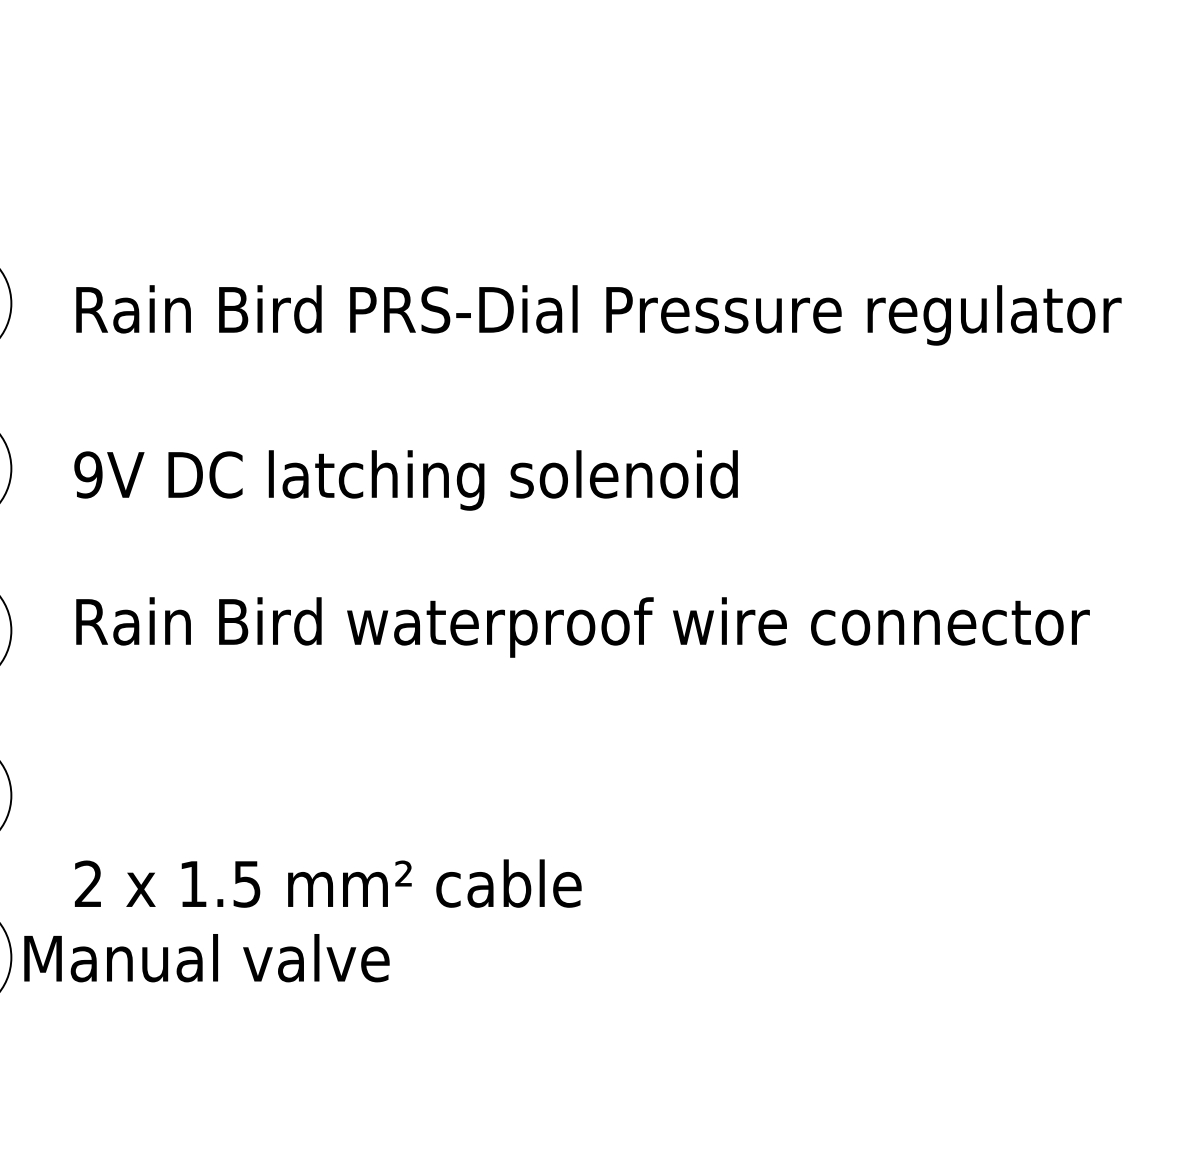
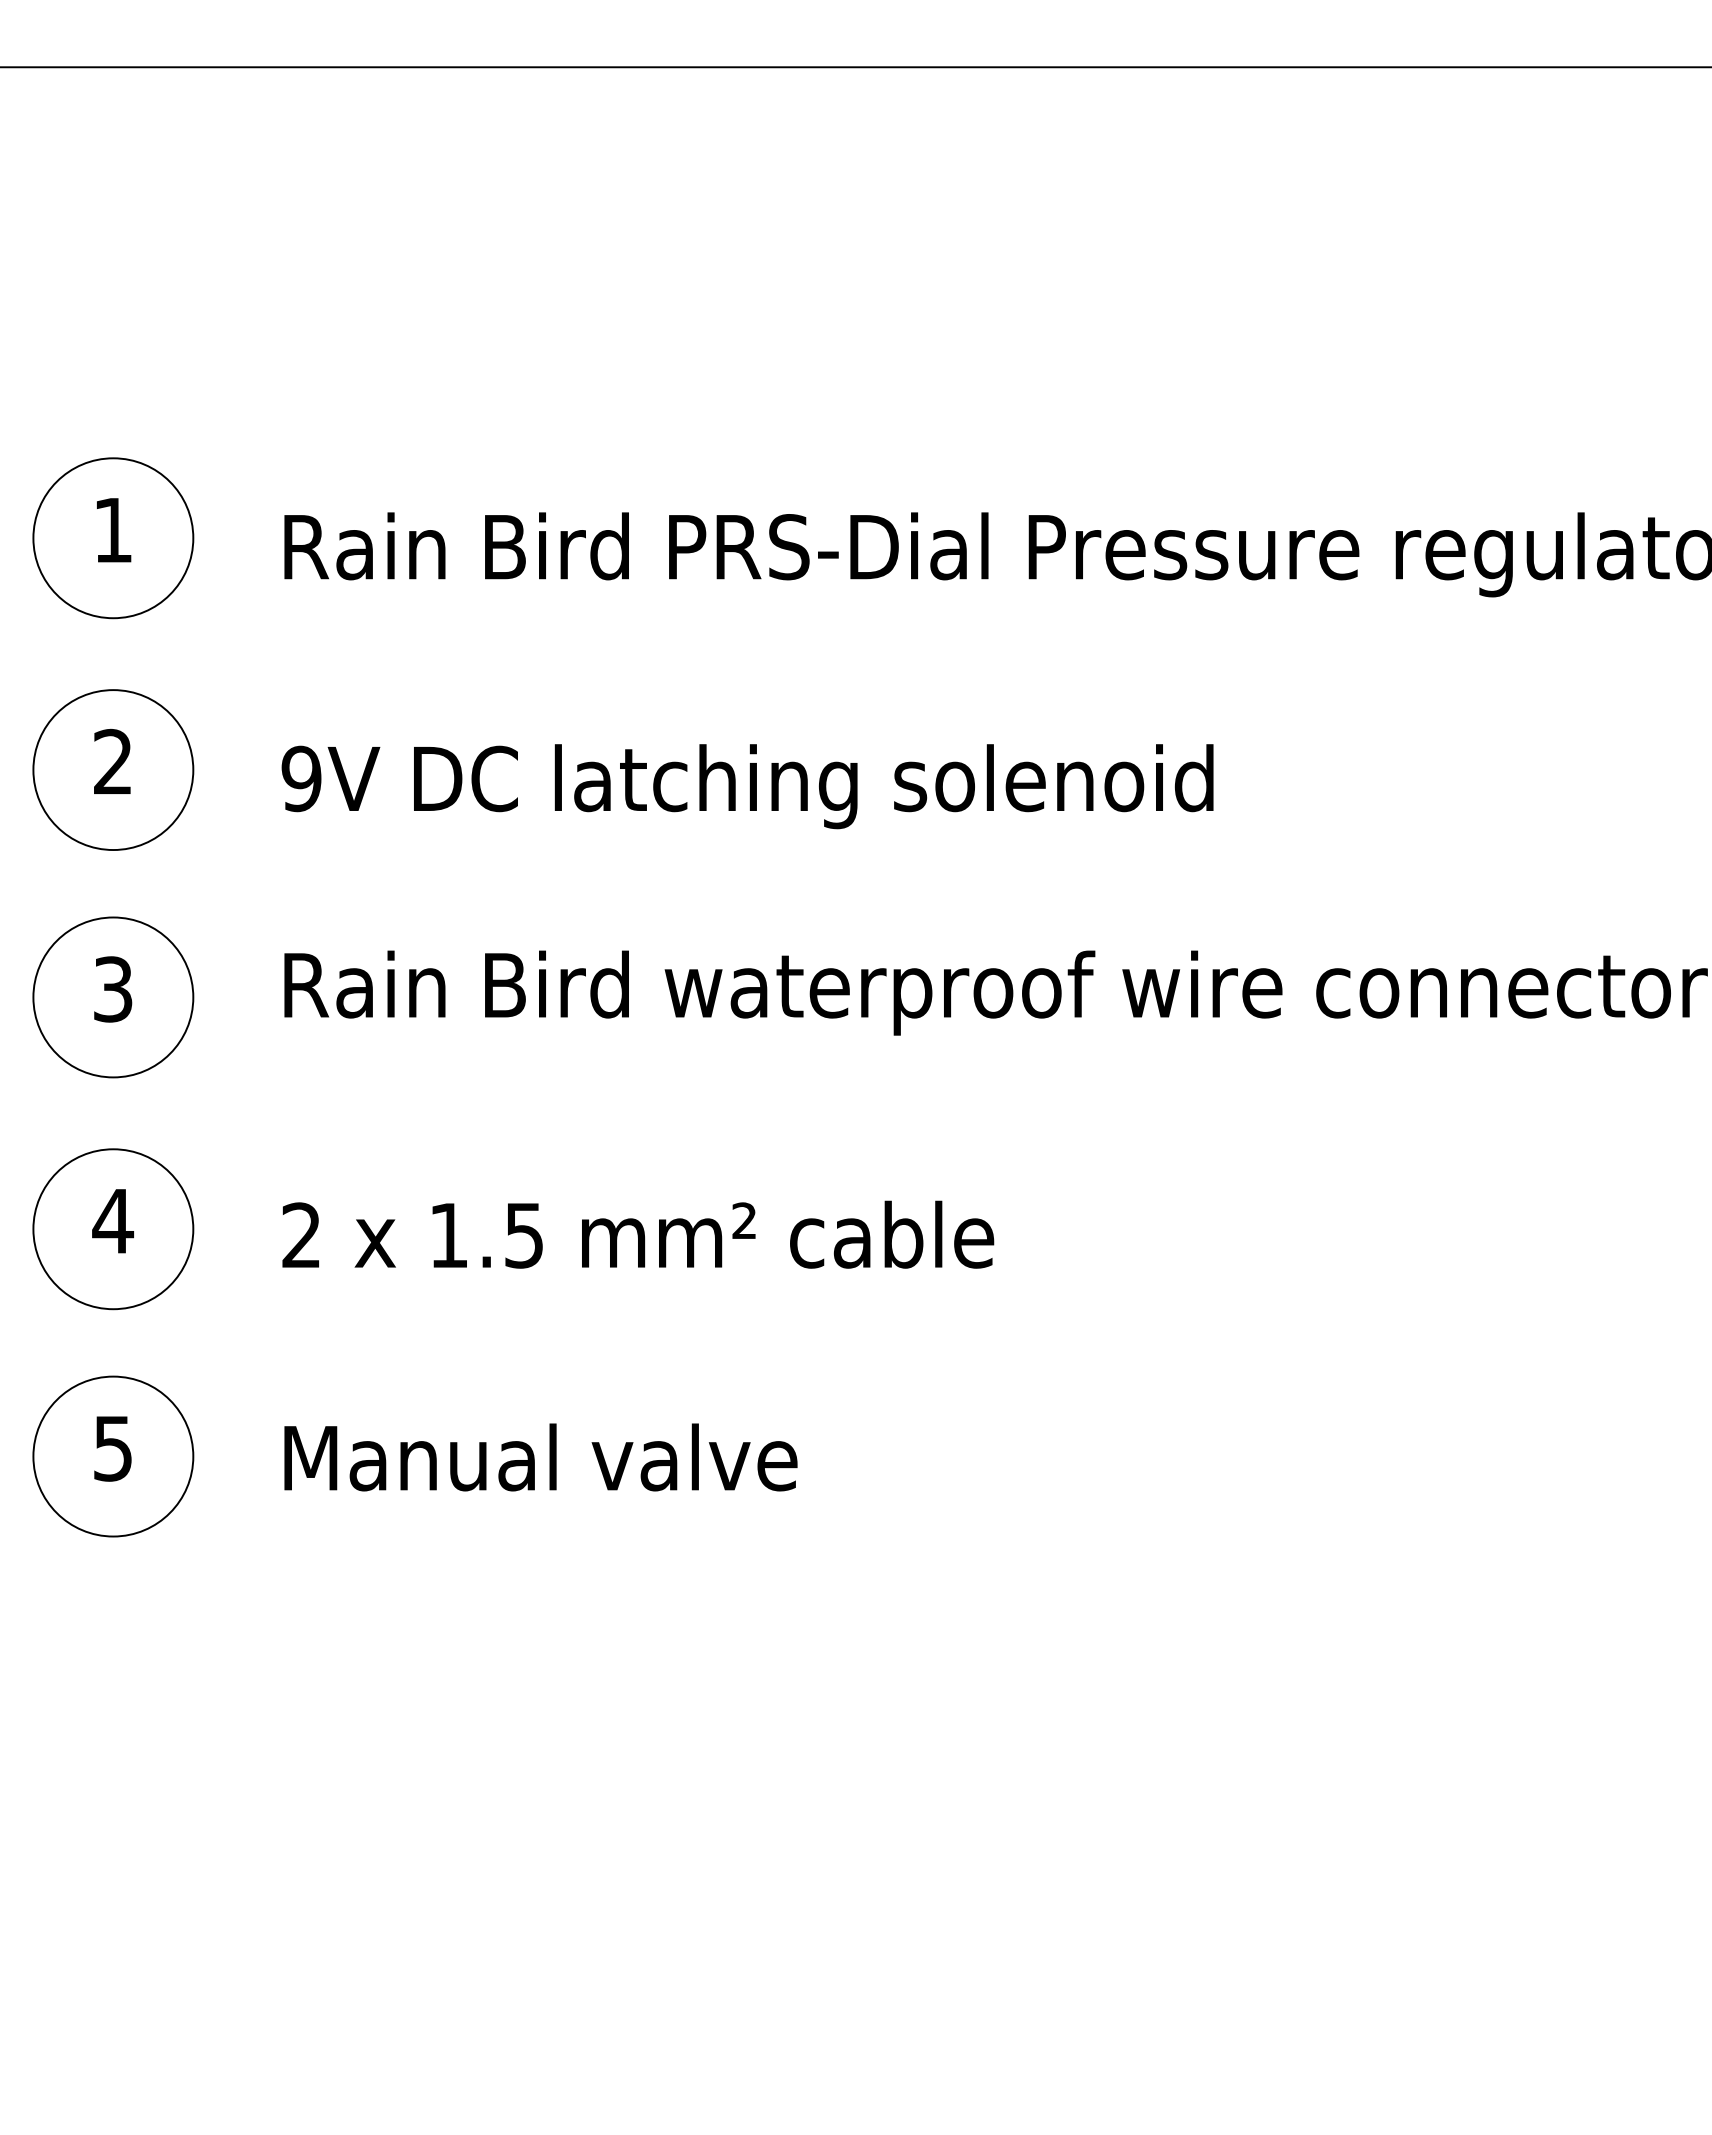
text: (328, 883) -> (638, 1234), moved
text: (206, 958) -> (540, 1457), moved

